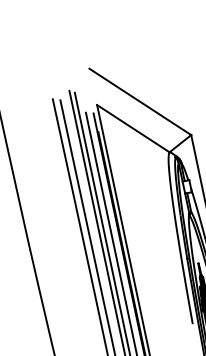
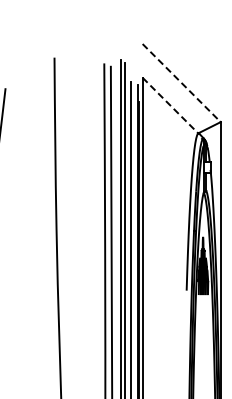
line: (140, 102) -> (181, 83), solid -> dashed
line: (133, 128) -> (170, 105), solid -> dashed

